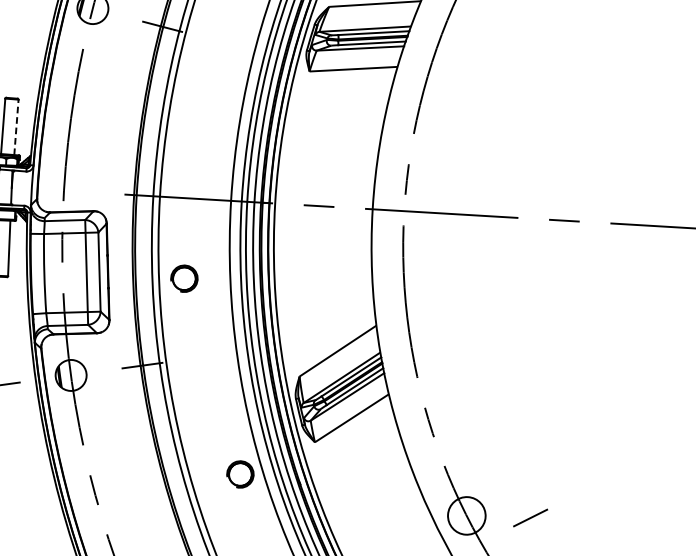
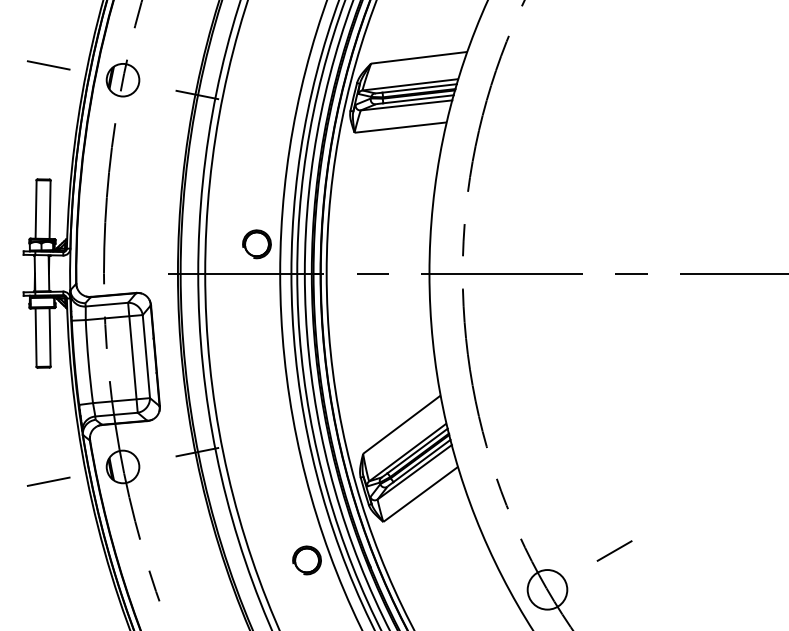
line: (16, 127) -> (50, 209), dashed -> solid
part: (183, 278) -> (256, 244), moved
line: (530, 517) -> (614, 550), moved

